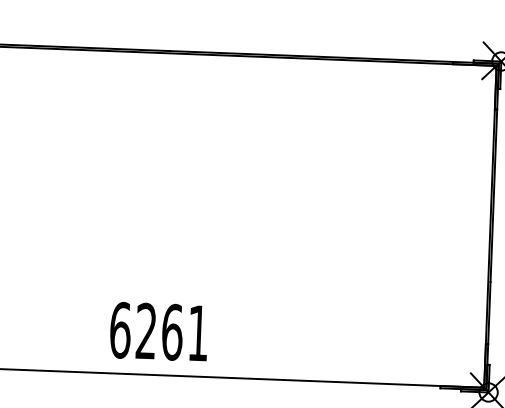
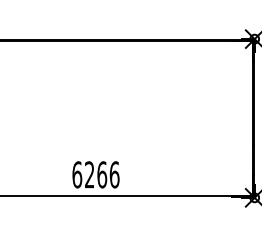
text: (198, 332) -> (114, 174), 6261 -> 6266

